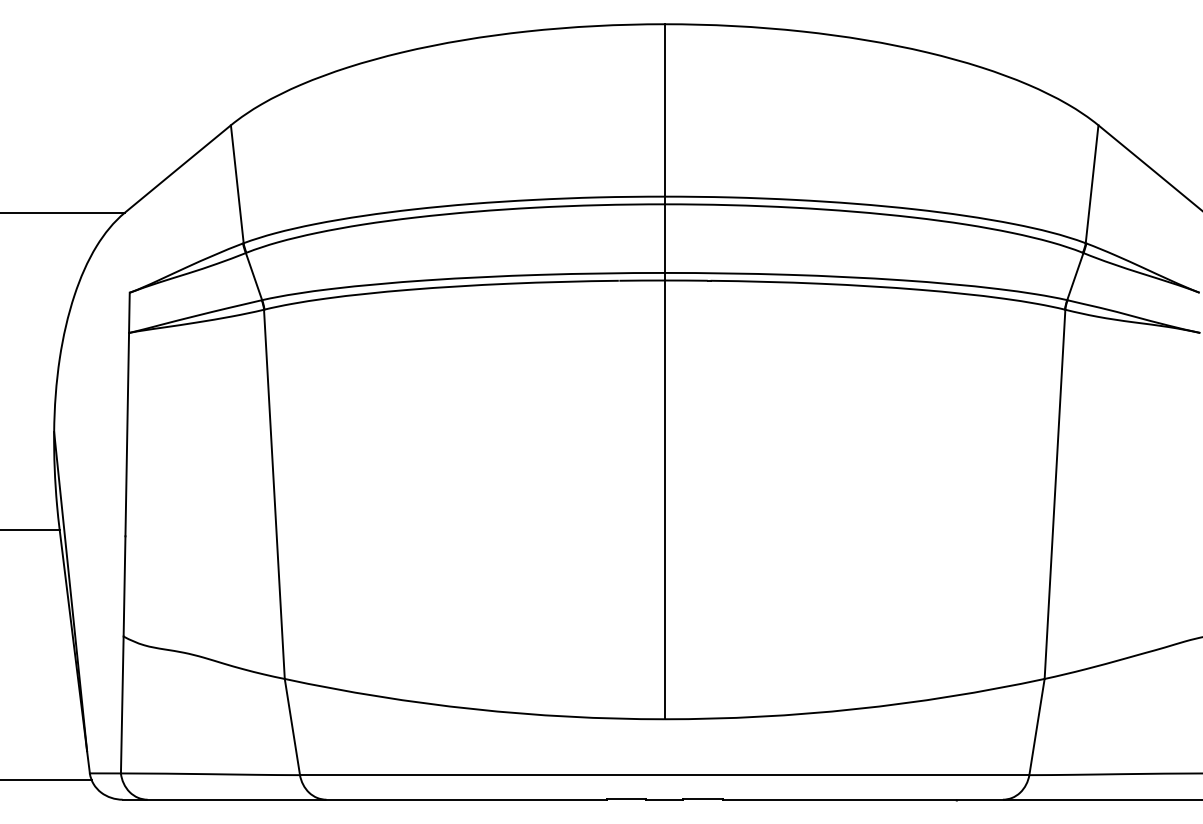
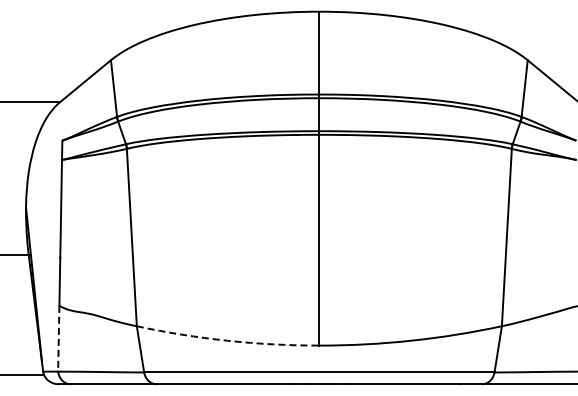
line: (121, 704) -> (58, 338), solid -> dashed
arc: (473, 708) -> (227, 340), solid -> dashed

